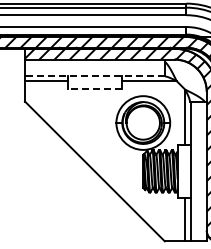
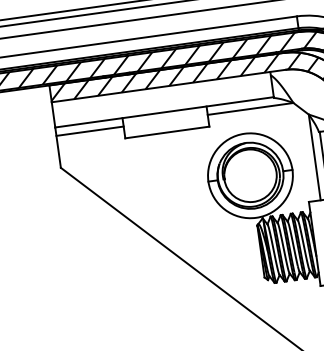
line: (94, 75) -> (163, 112), dashed -> solid
line: (94, 88) -> (166, 132), dashed -> solid

